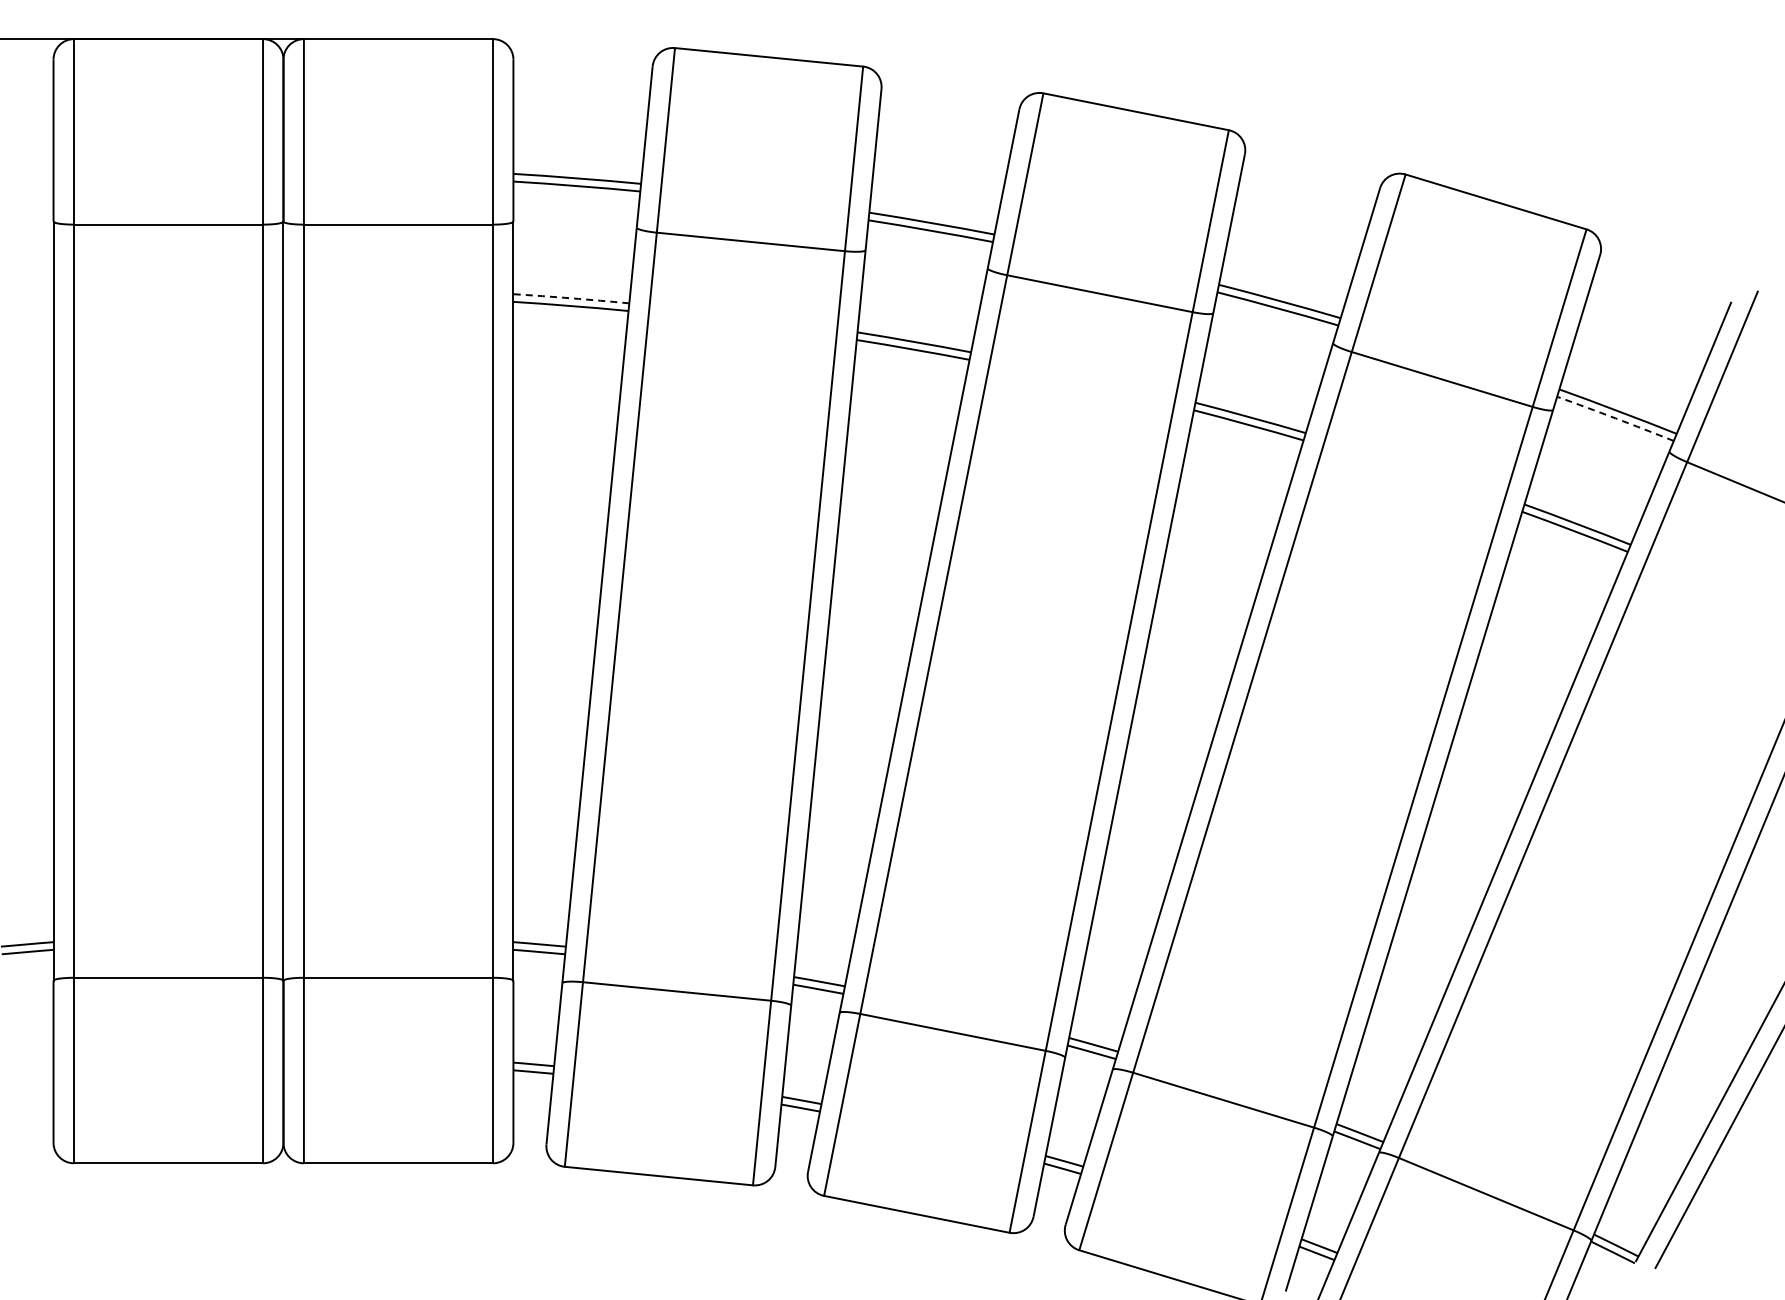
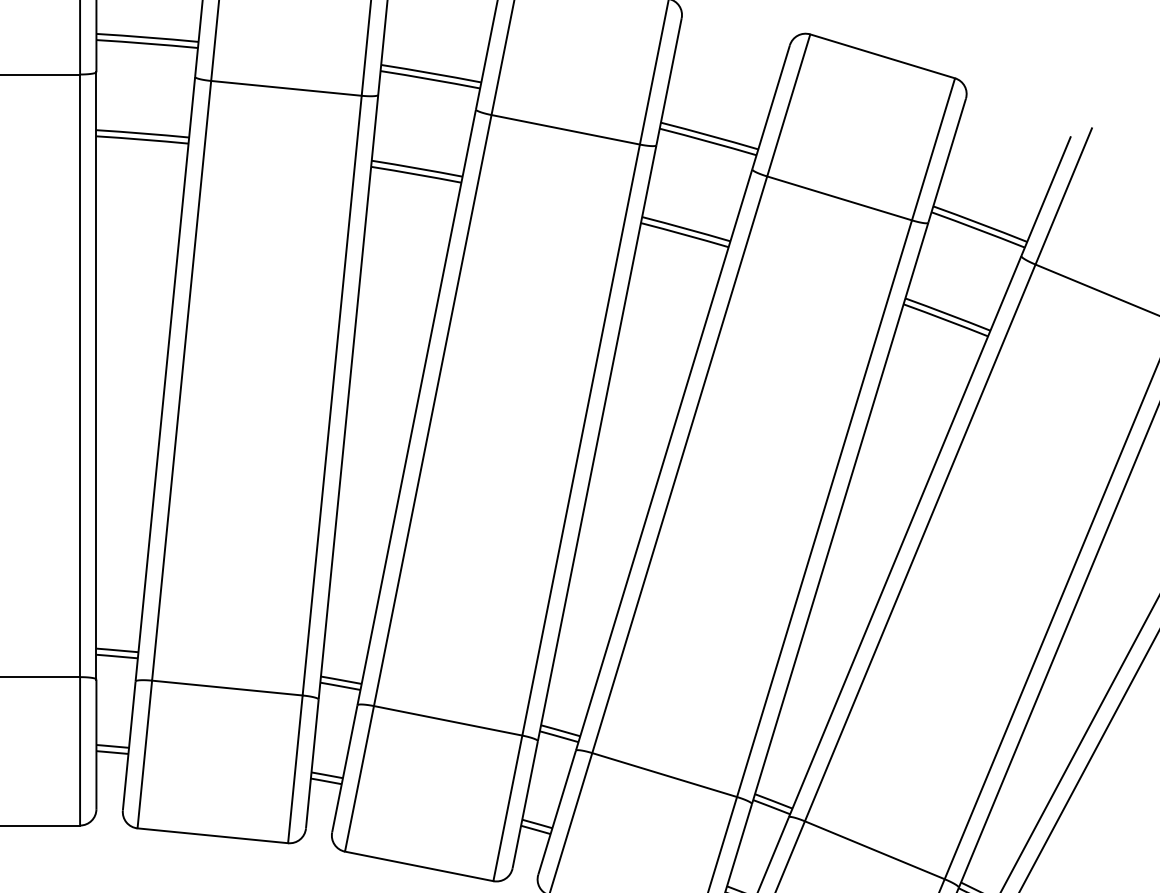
arc: (571, 298) -> (142, 133), dashed -> solid
arc: (1615, 418) -> (978, 229), dashed -> solid

